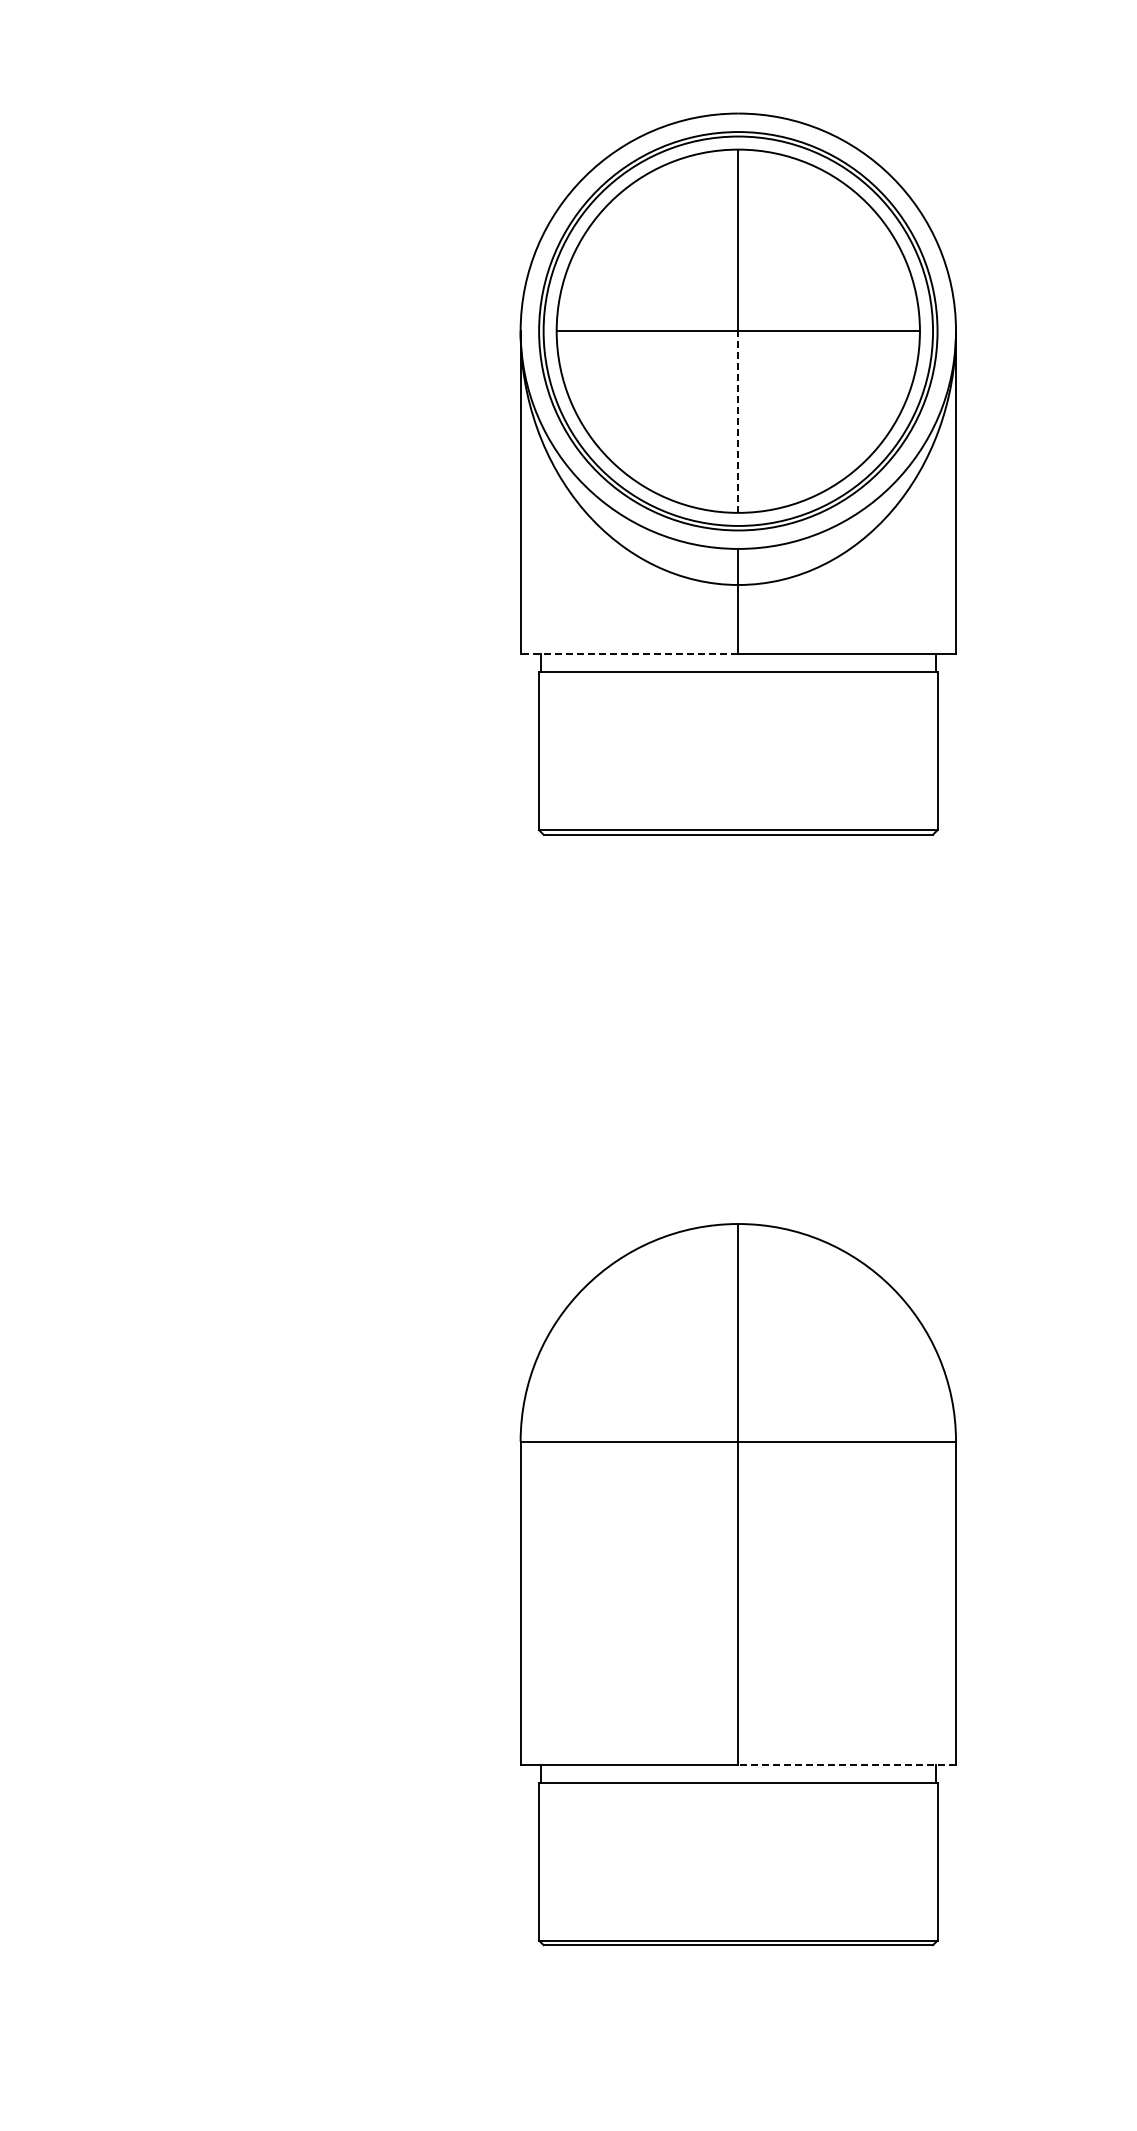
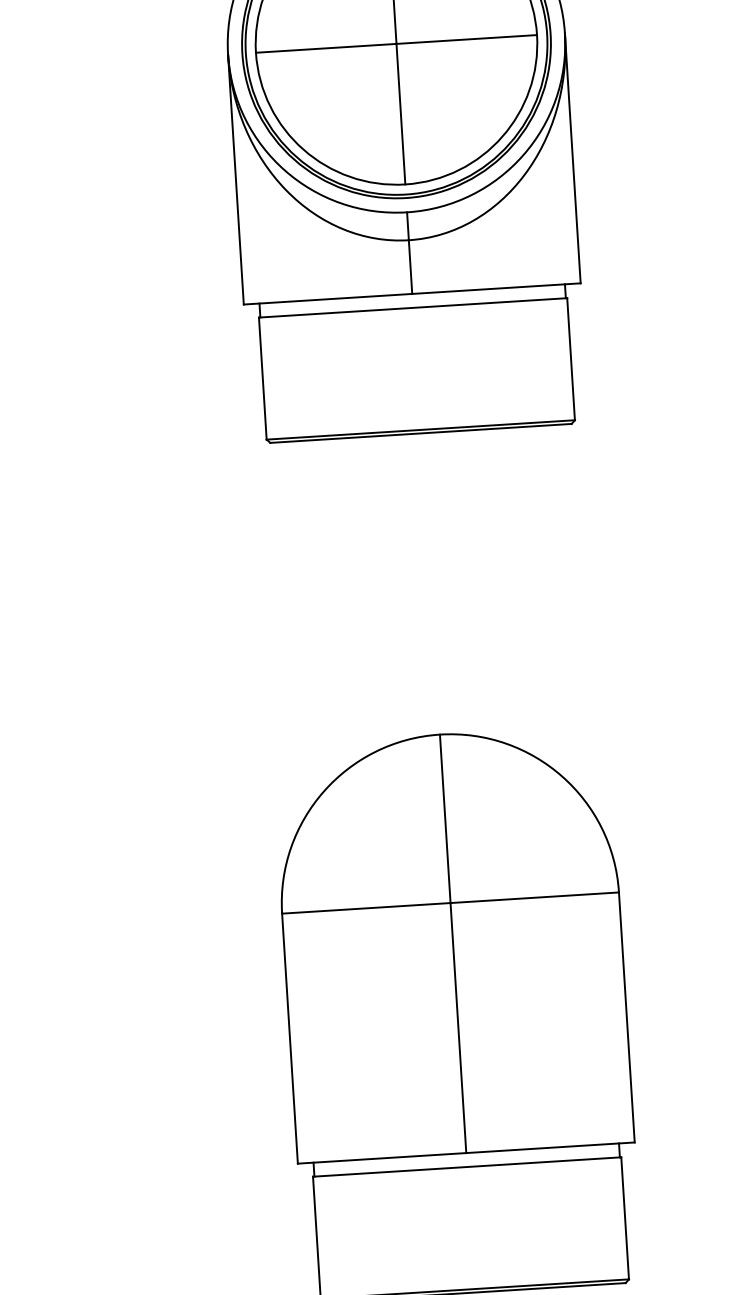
line: (738, 422) -> (401, 114), dashed -> solid
line: (629, 654) -> (328, 299), dashed -> solid
line: (847, 1764) -> (550, 1147), dashed -> solid

